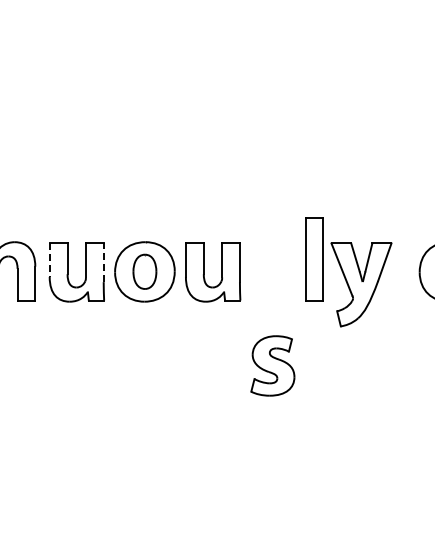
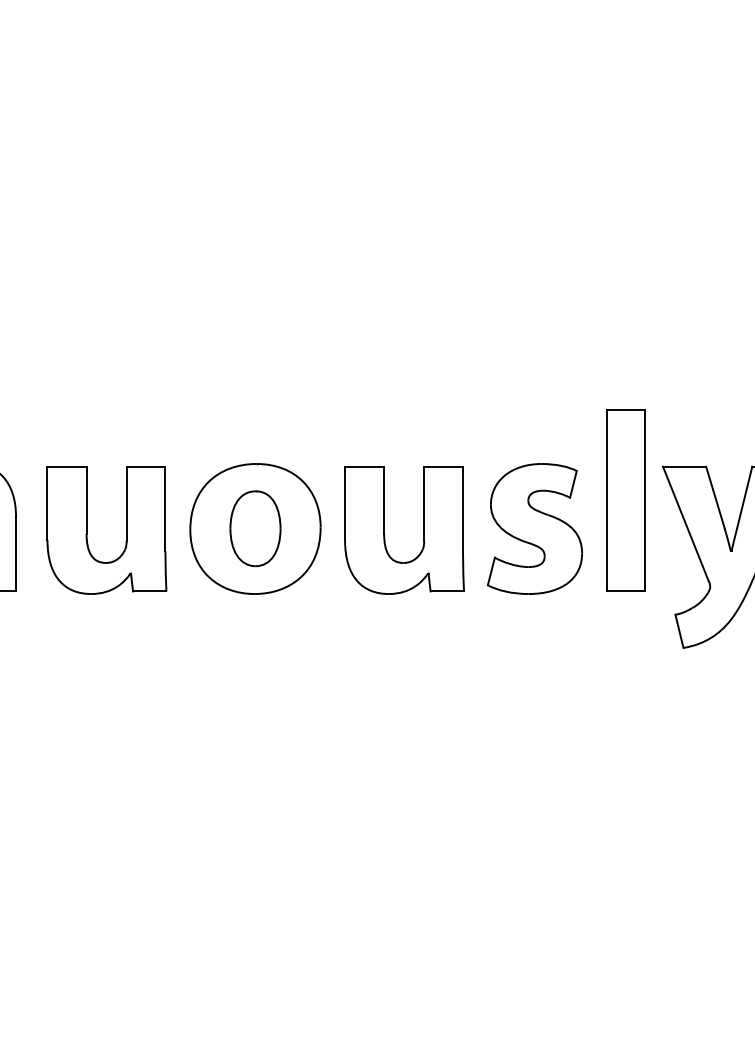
line: (49, 260) -> (47, 503), dashed -> solid
line: (103, 262) -> (165, 508), dashed -> solid
part: (272, 365) -> (534, 528), moved

